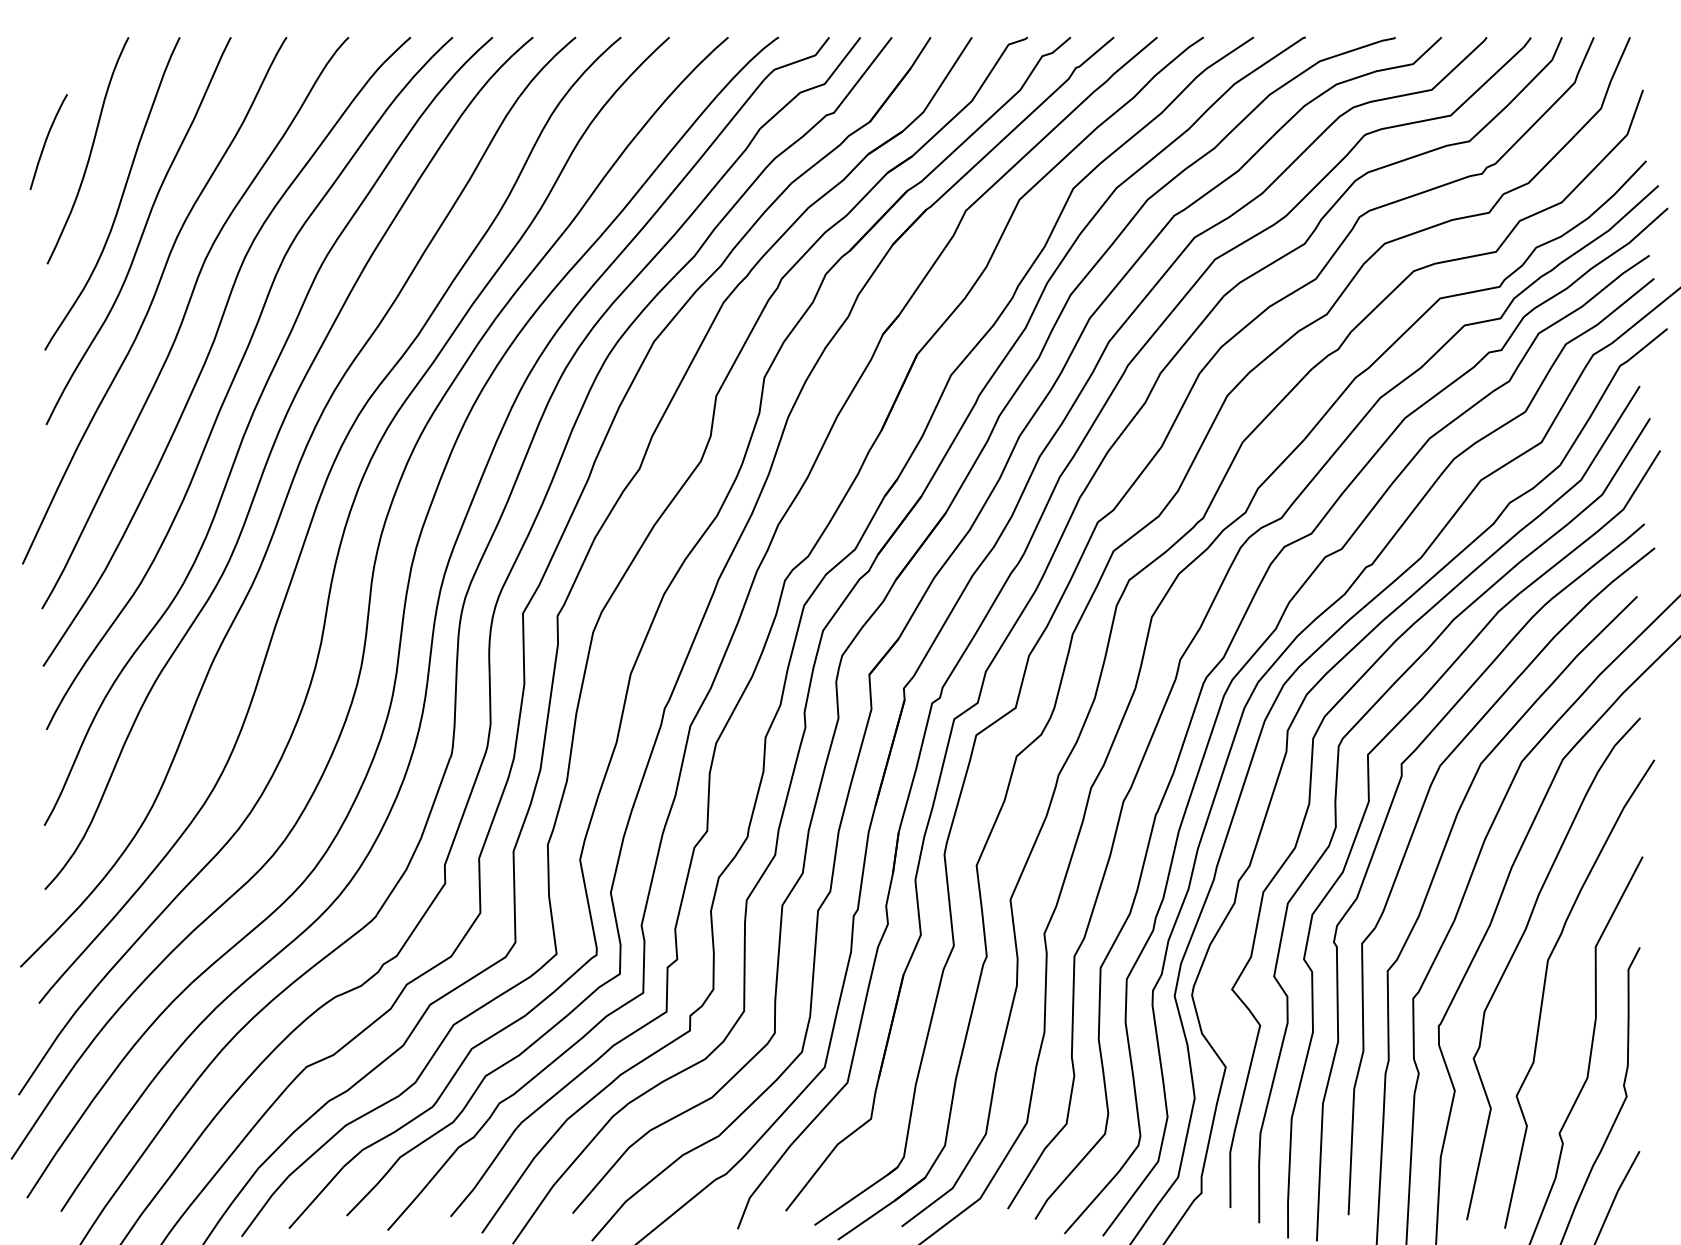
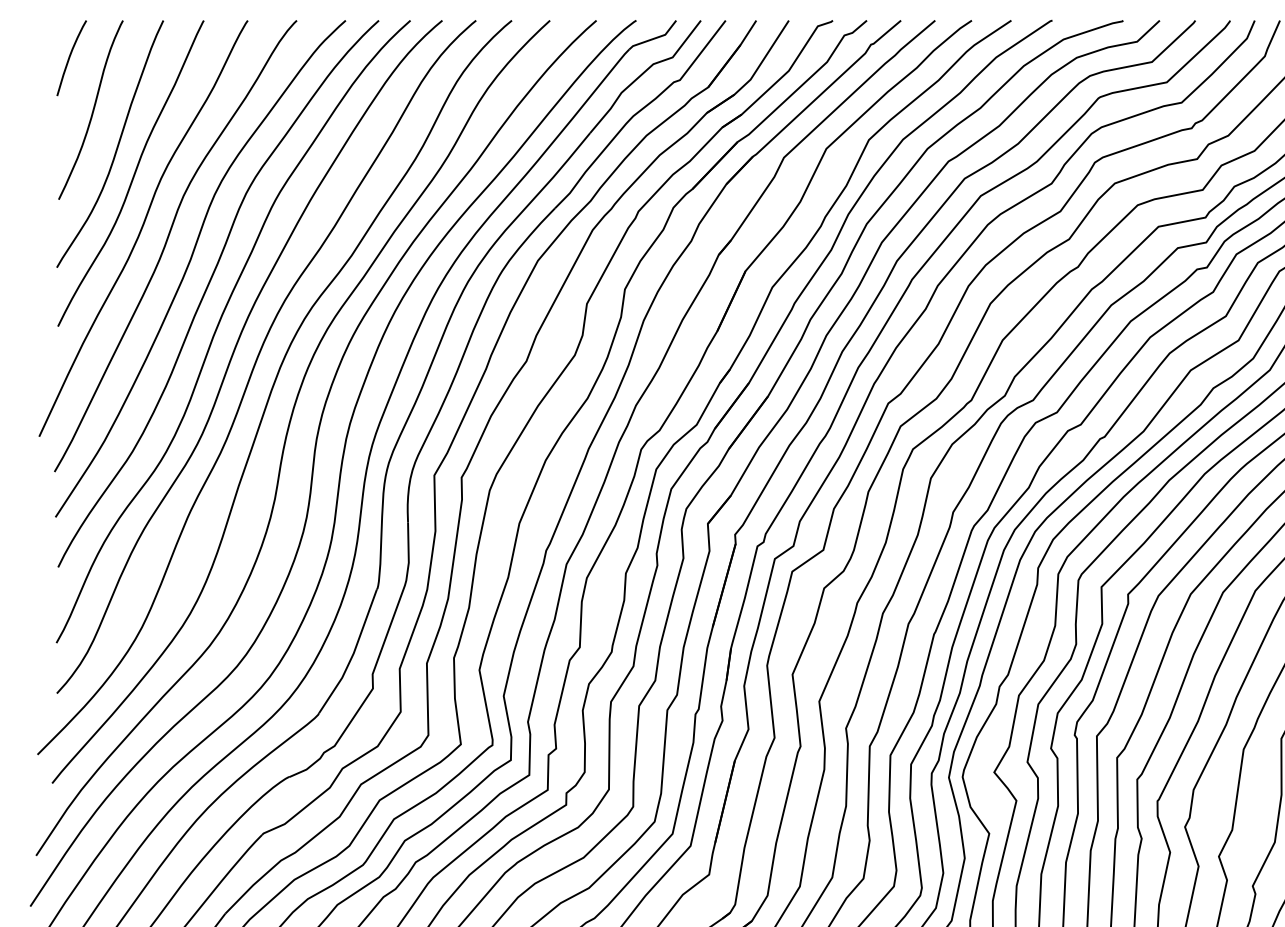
curve: (46, 141) -> (69, 57), moved

